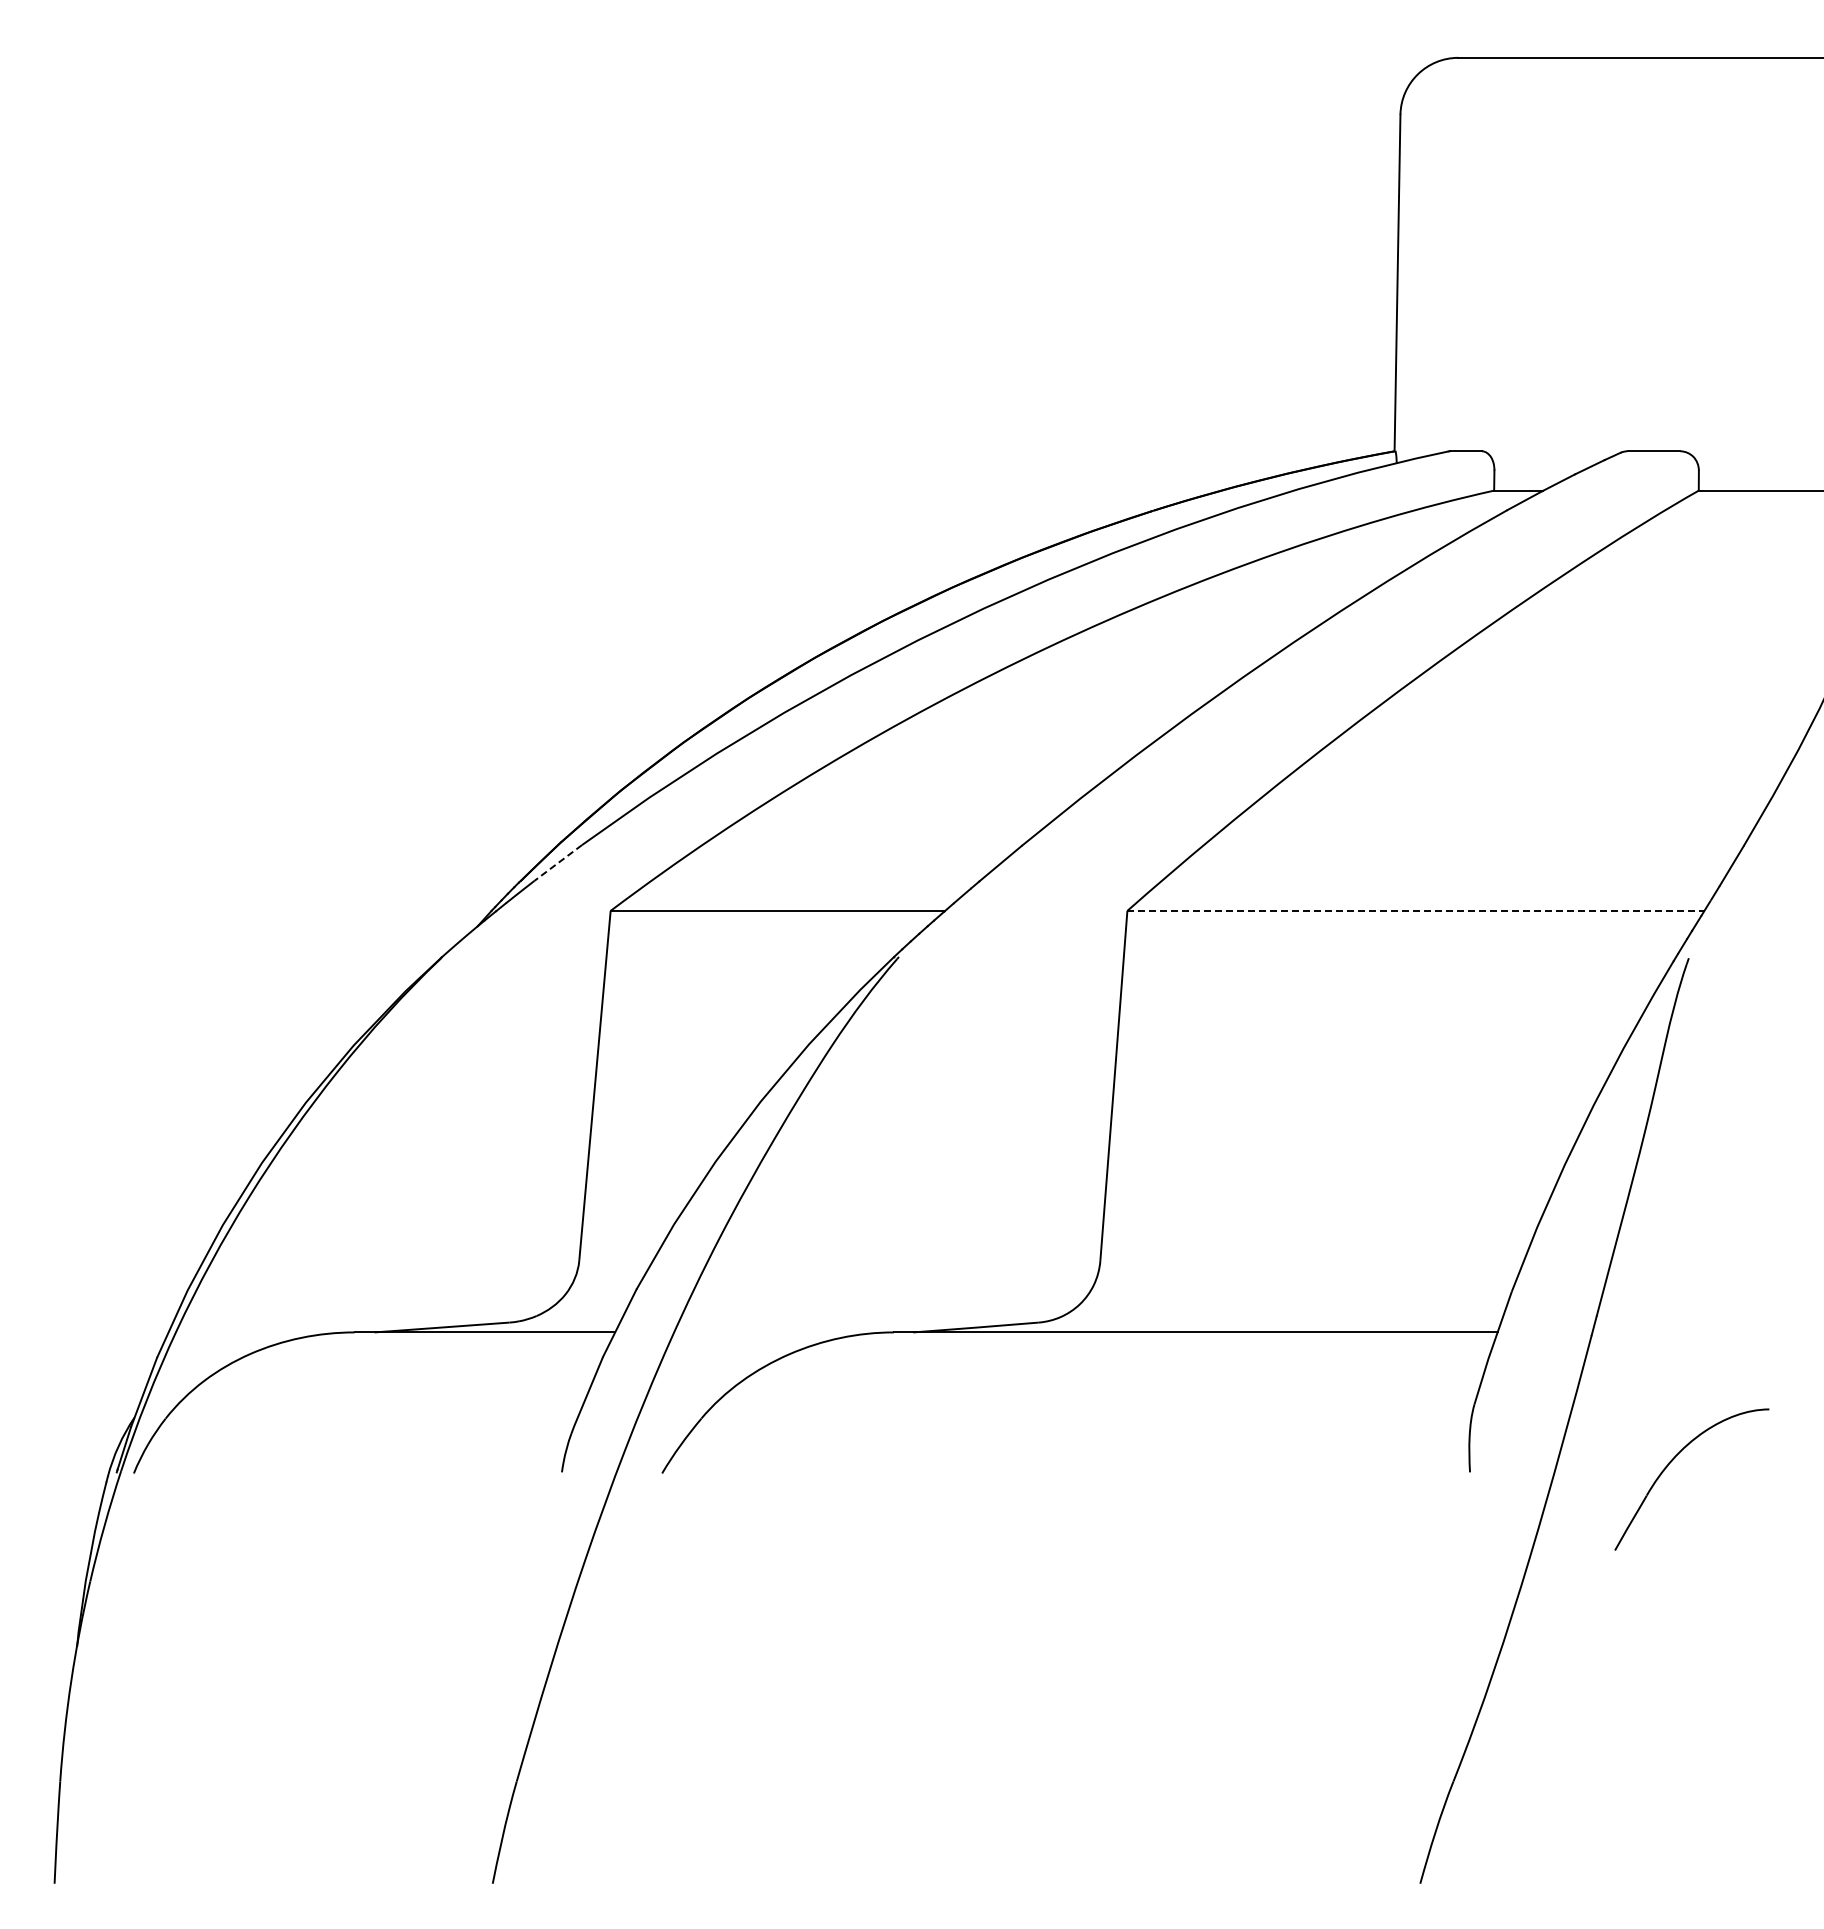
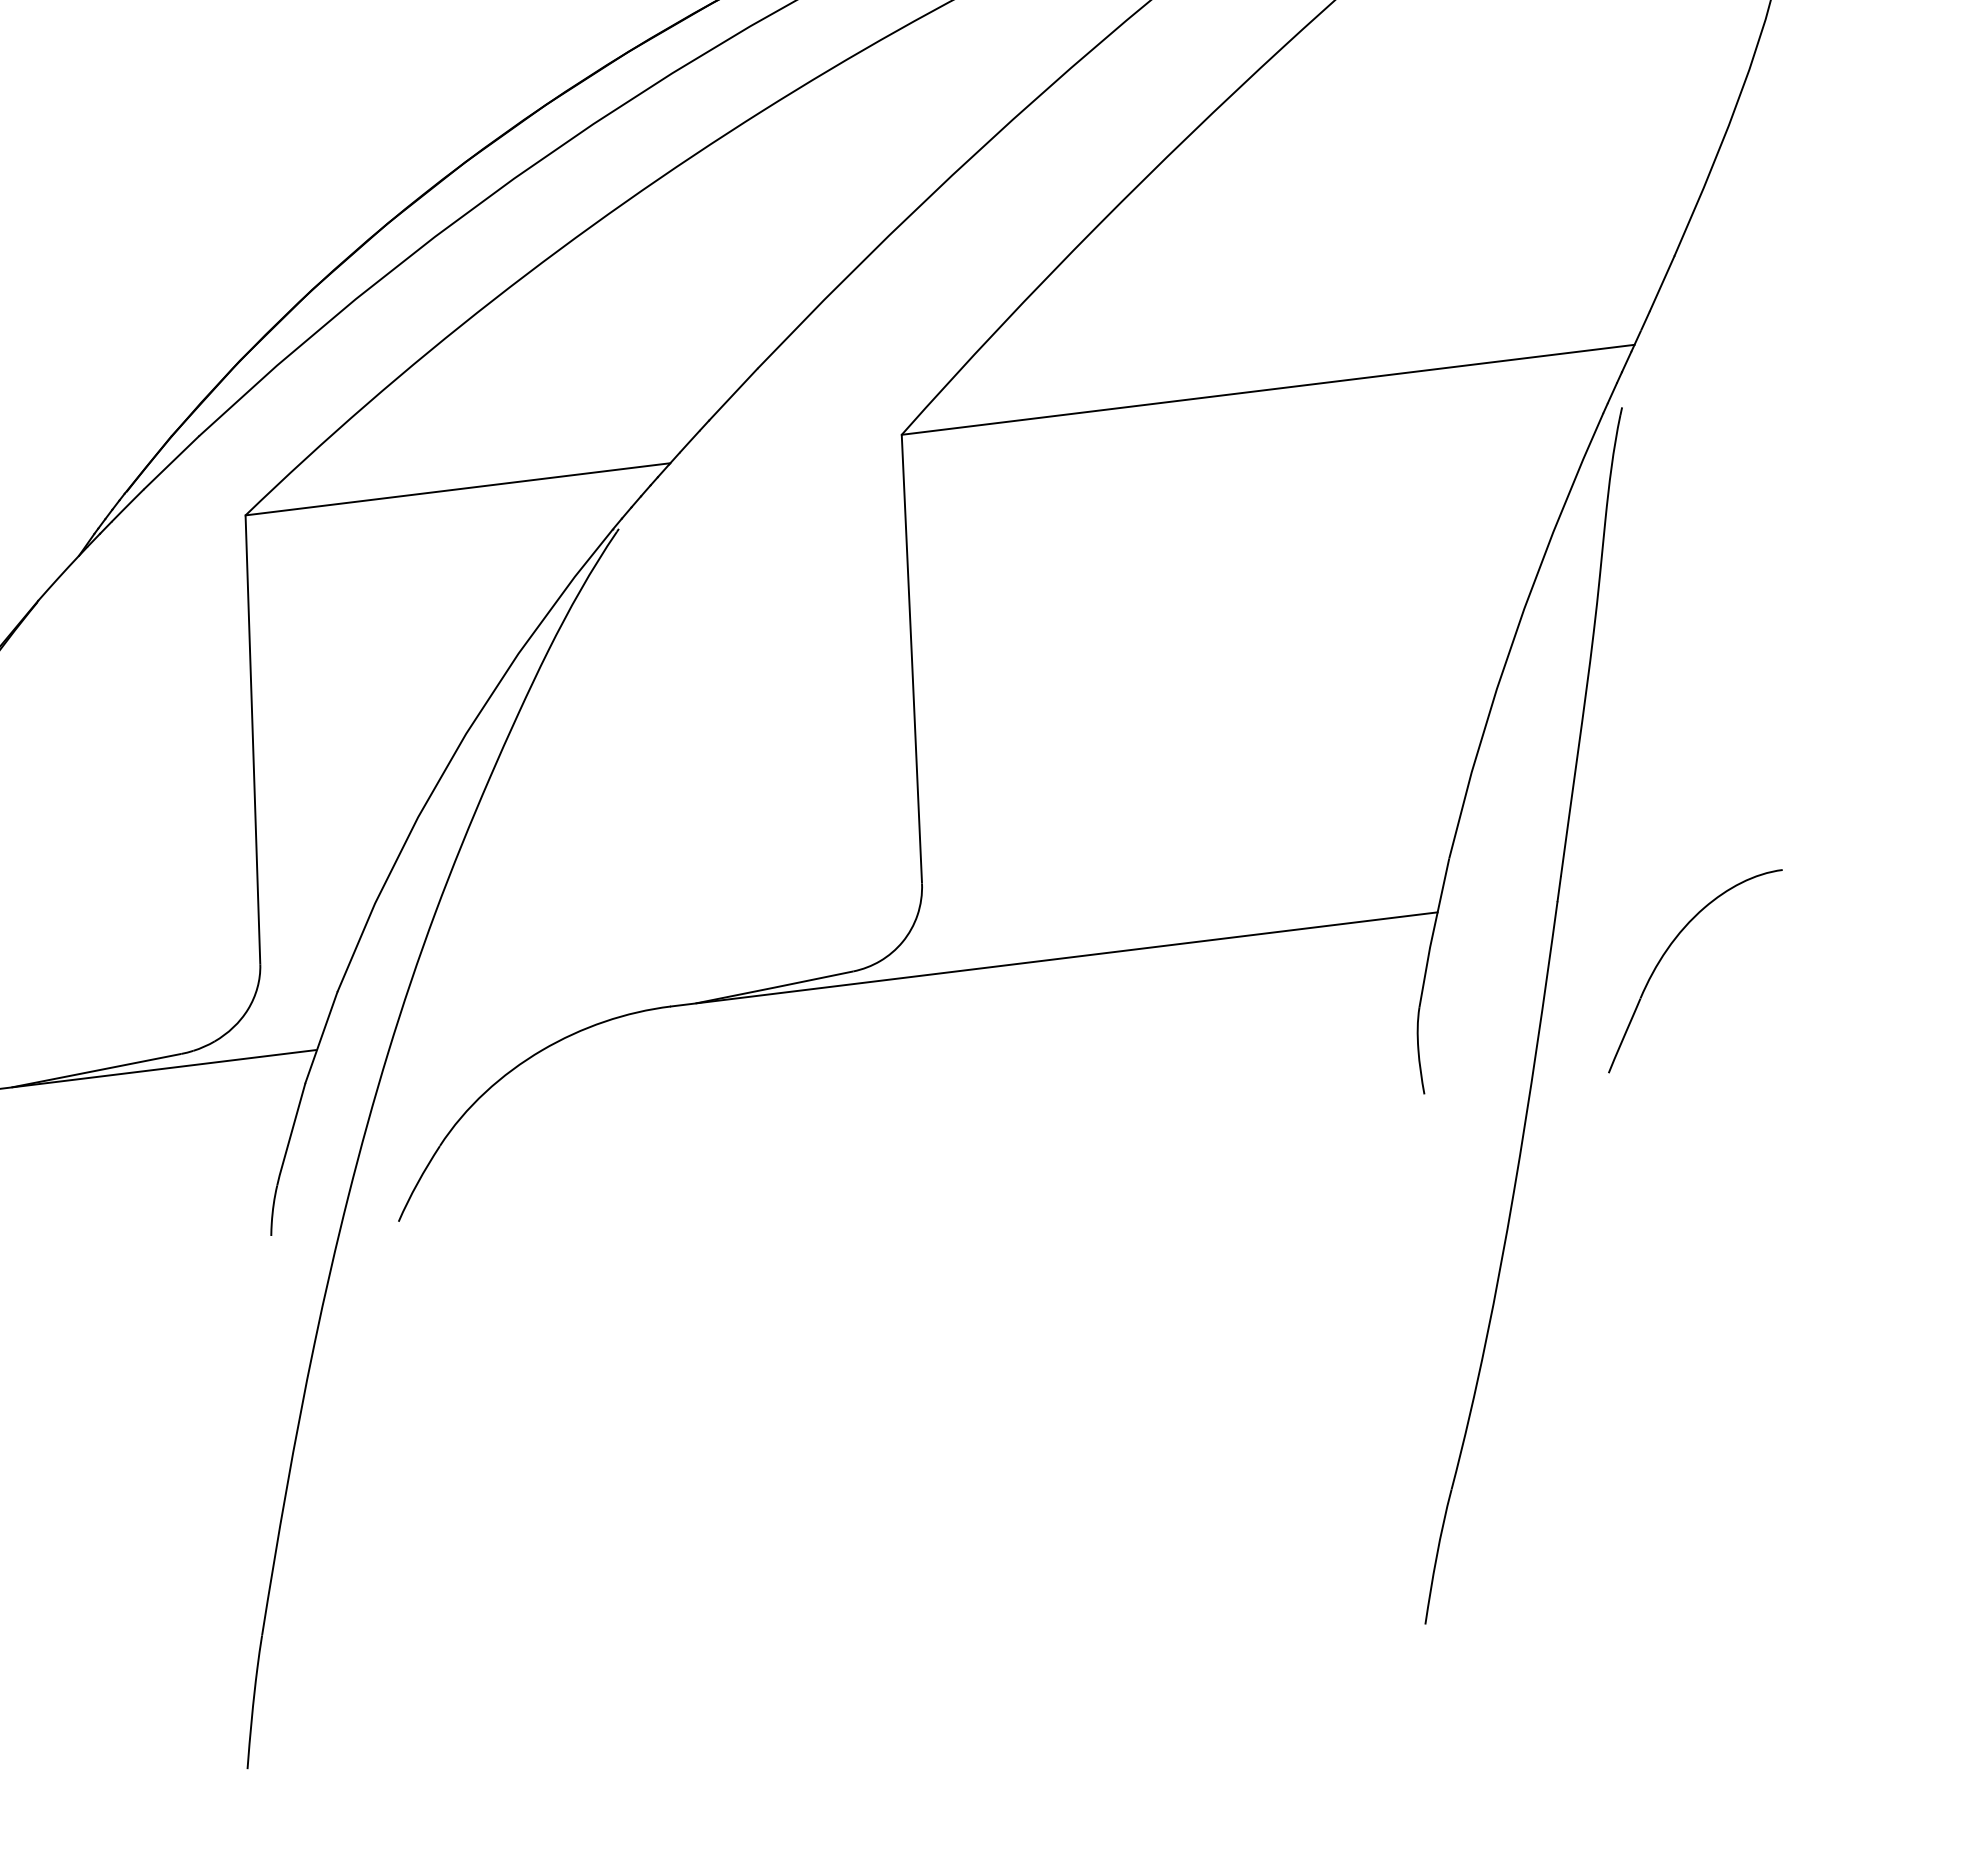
line: (558, 863) -> (171, 463), dashed -> solid
line: (1415, 910) -> (1267, 389), dashed -> solid
part: (1673, 1460) -> (1668, 949), moved

